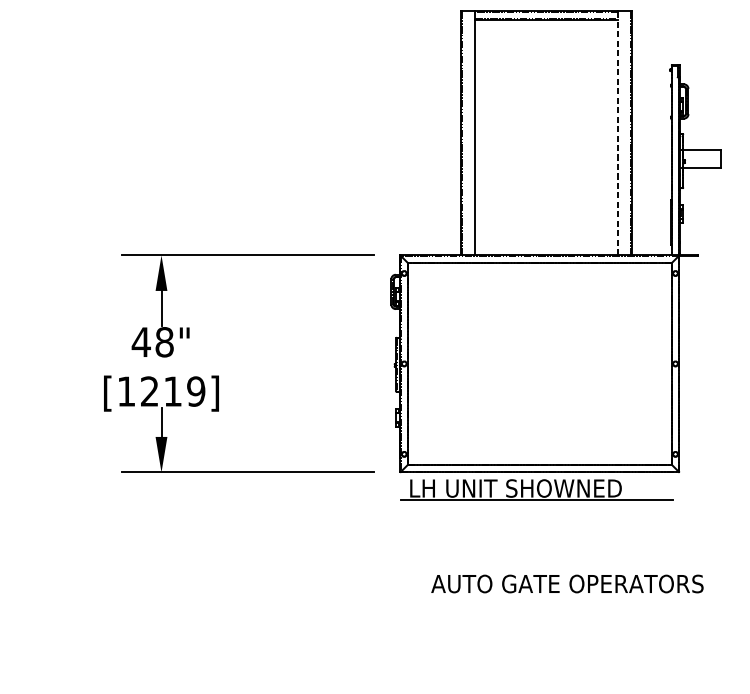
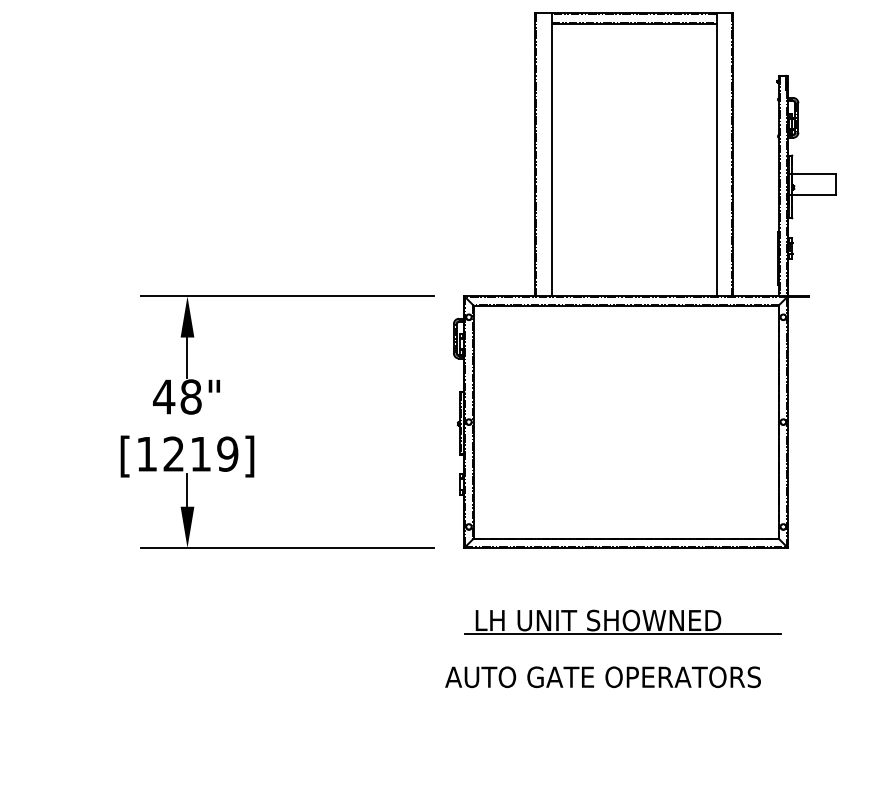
line: (617, 133) -> (716, 154), dashed -> solid
part: (536, 489) -> (622, 621), moved
text: (566, 584) -> (602, 677), moved

